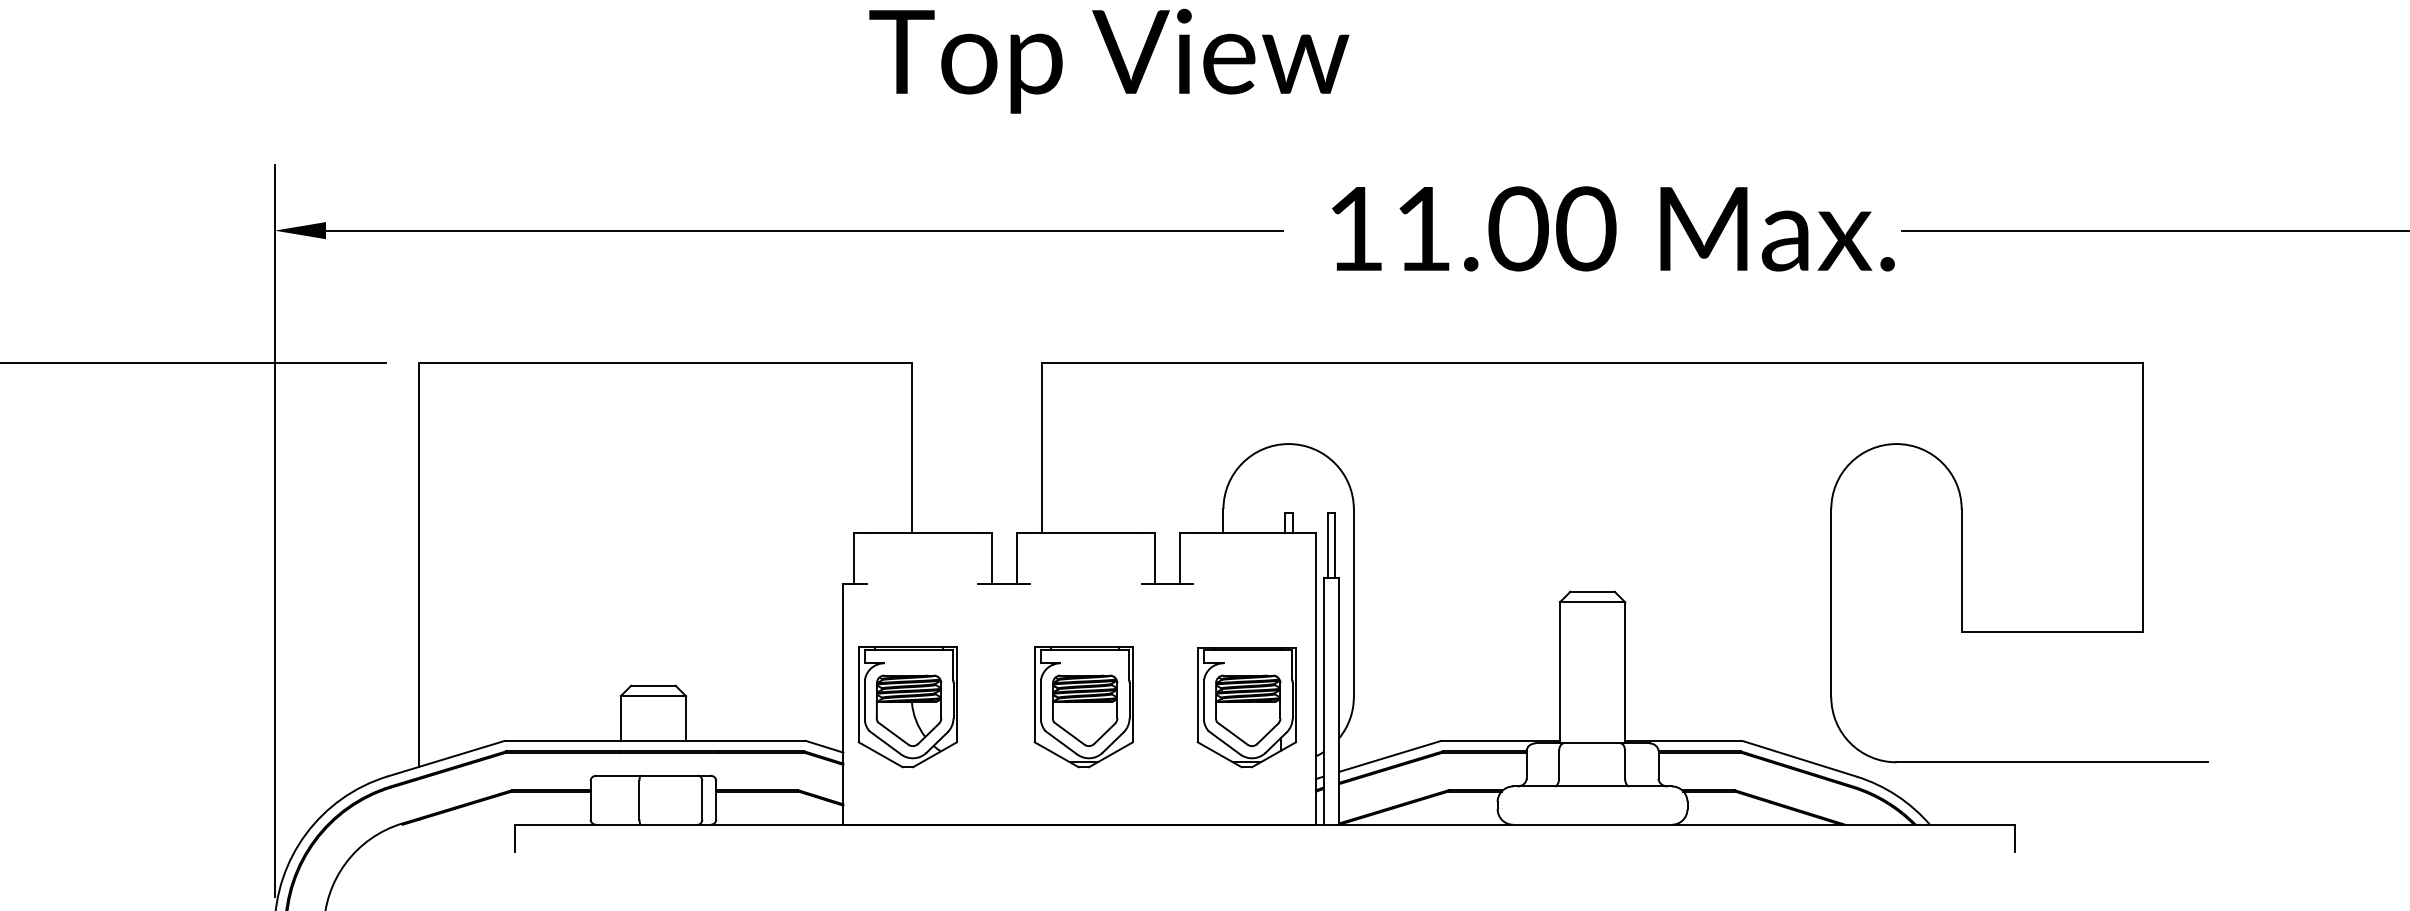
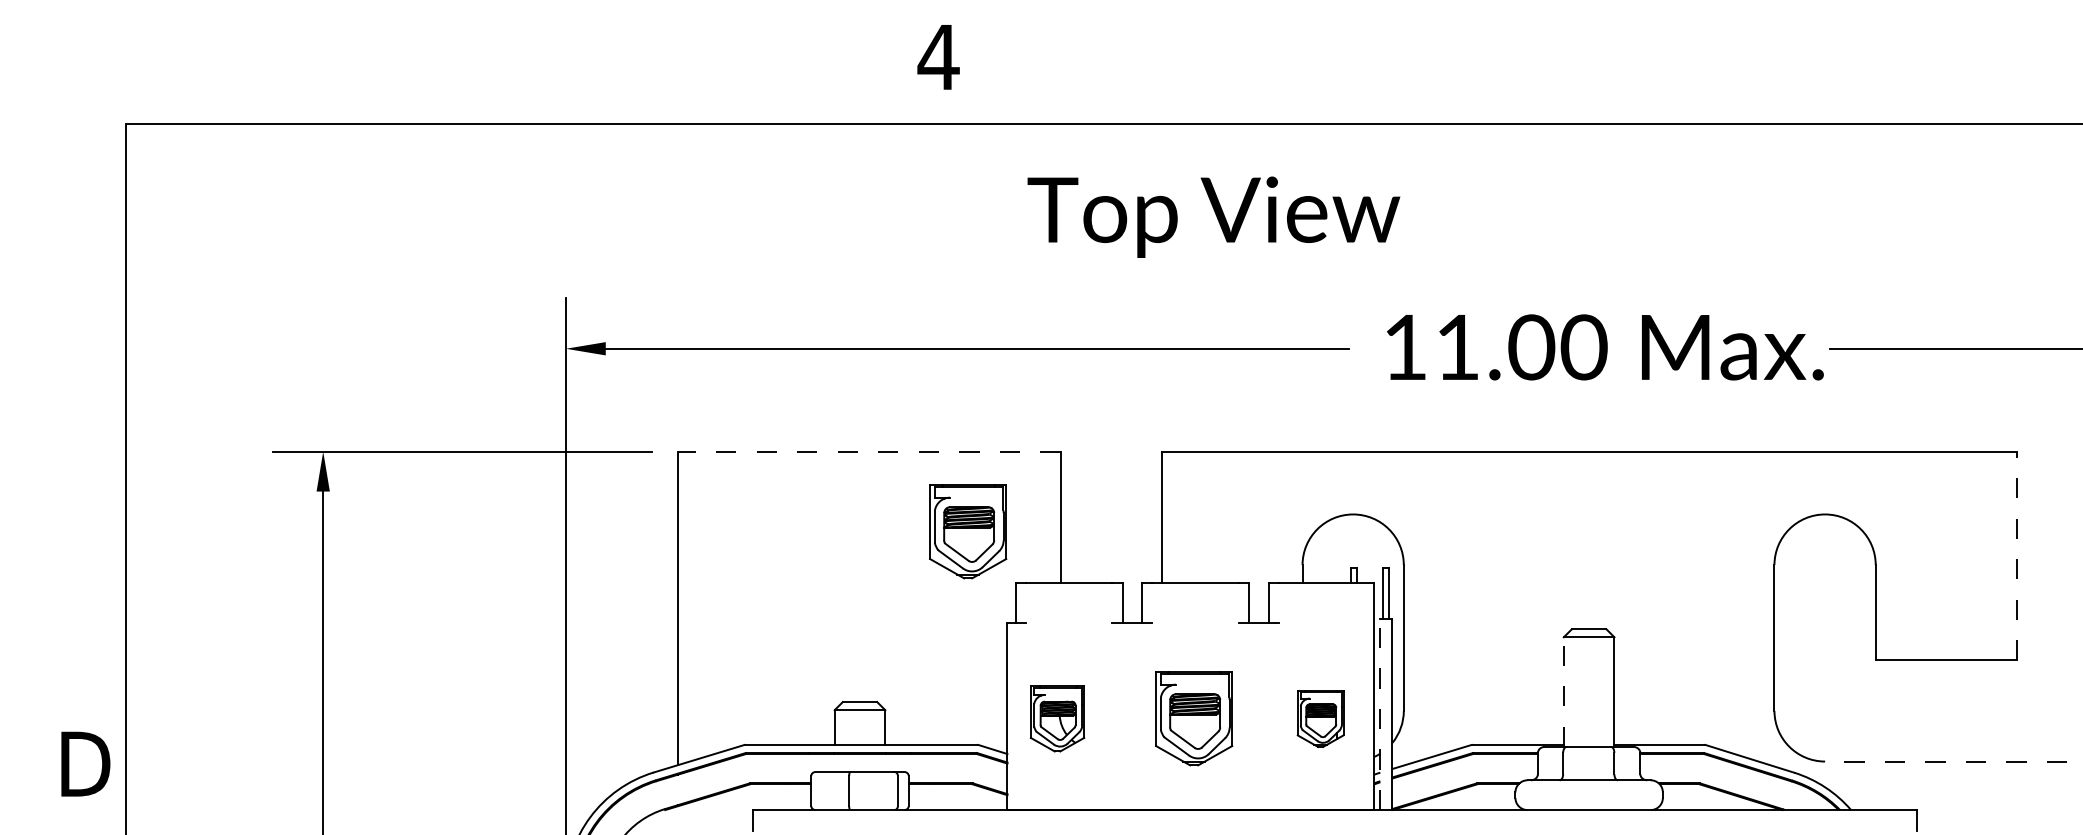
line: (664, 362) -> (868, 451), solid -> dashed
part: (793, 465) -> (968, 531), added
line: (2143, 496) -> (2016, 555), solid -> dashed
line: (1559, 673) -> (1563, 692), solid -> dashed
line: (1323, 701) -> (1380, 714), solid -> dashed
part: (907, 706) -> (1057, 718), size x0.7
part: (1246, 708) -> (1320, 719), size x0.6
line: (2051, 762) -> (1945, 761), solid -> dashed

